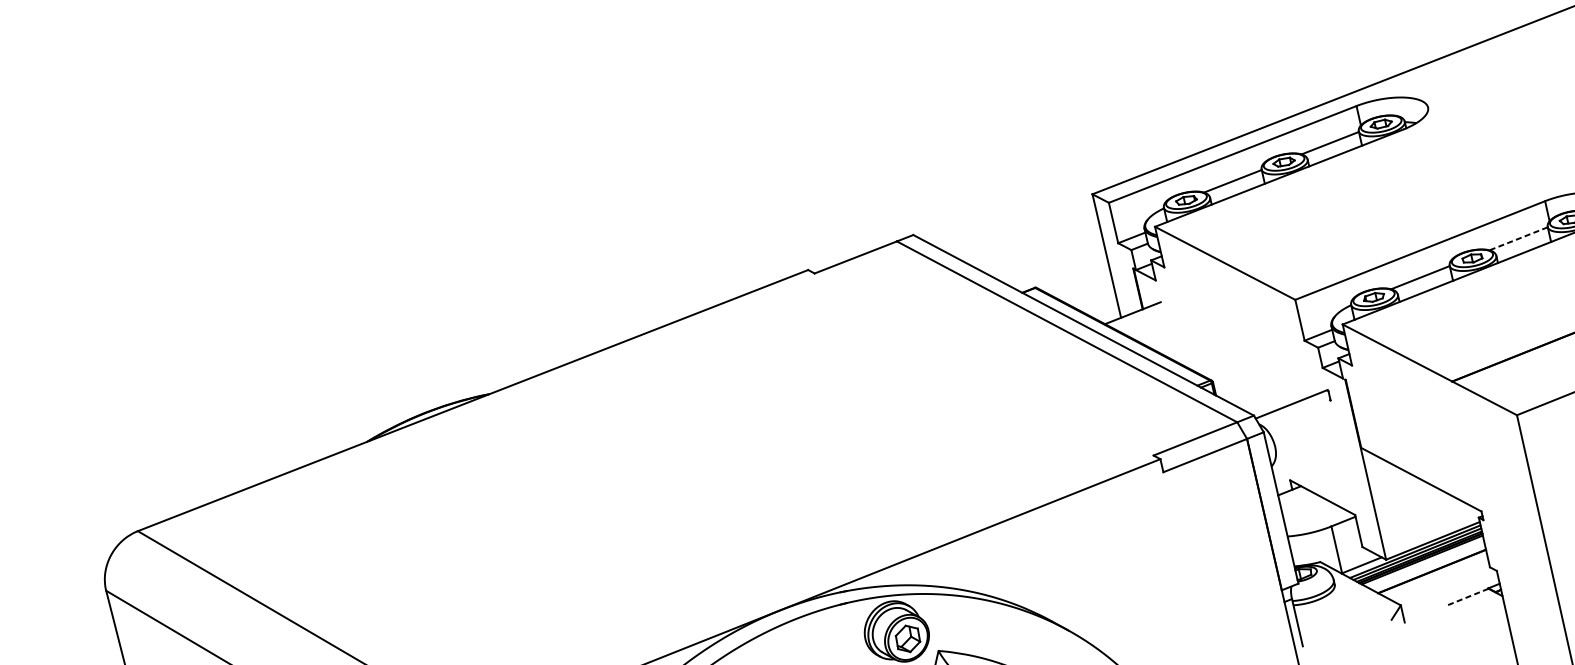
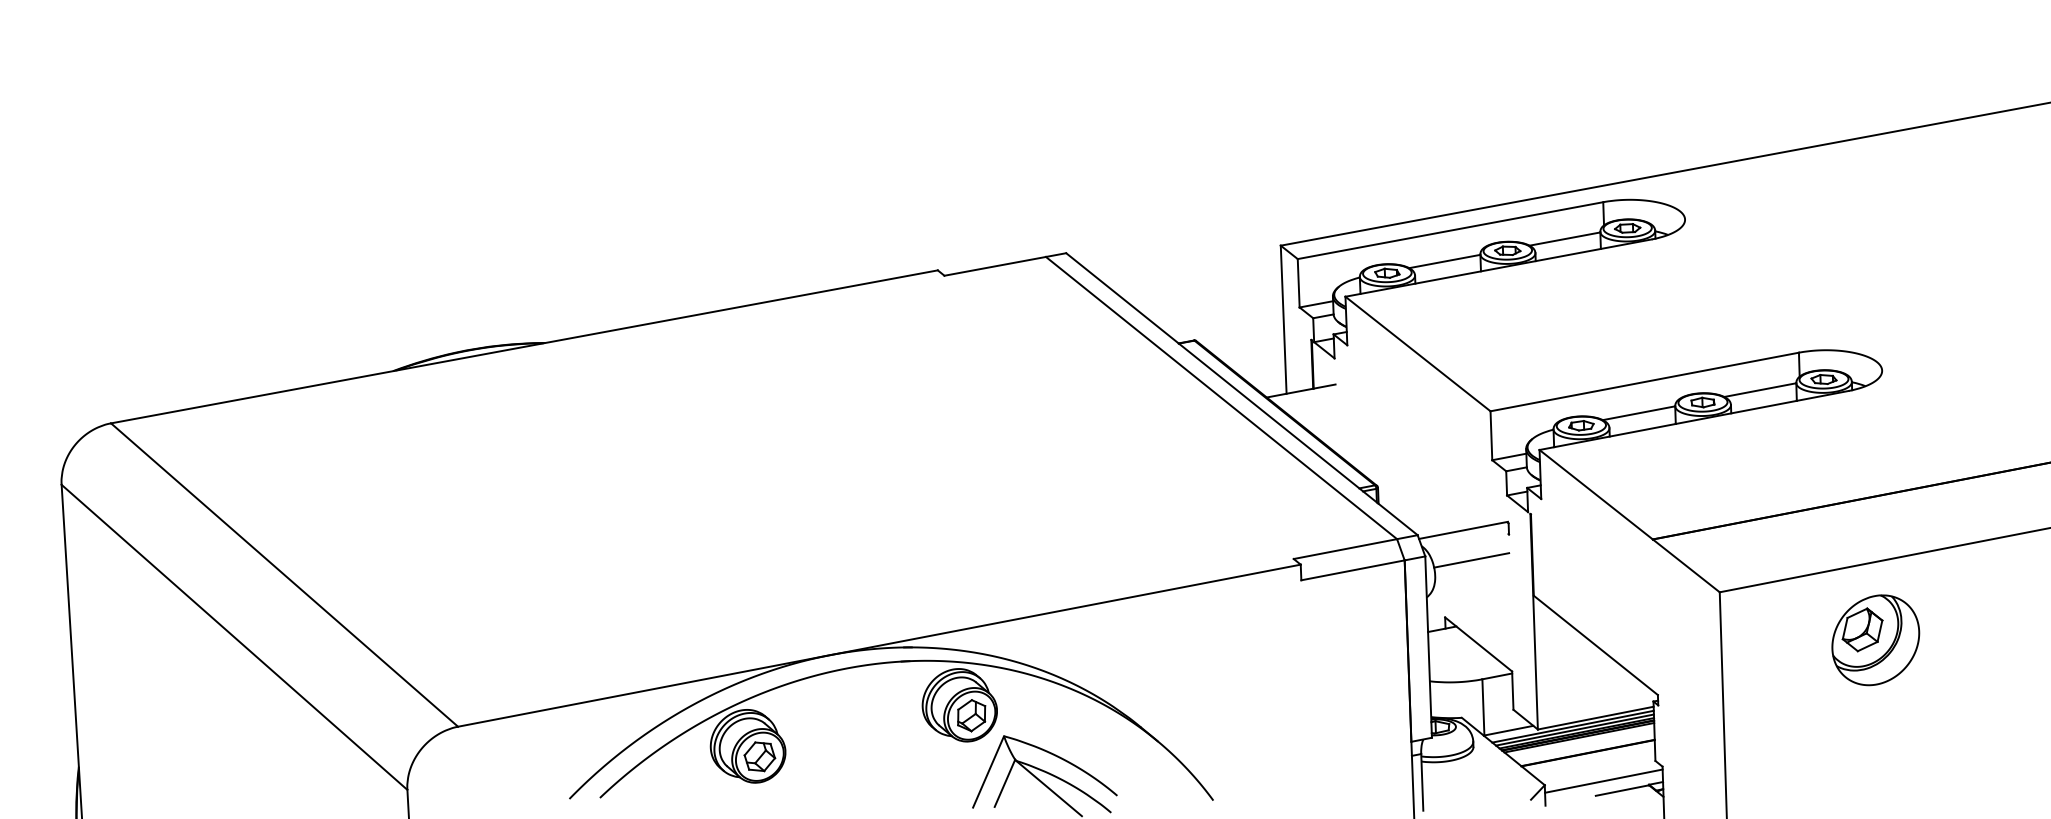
line: (1518, 239) -> (1760, 390), dashed -> solid
line: (1303, 428) -> (1471, 560), added
line: (1449, 592) -> (1603, 780), added
line: (1466, 597) -> (1621, 790), dashed -> solid

